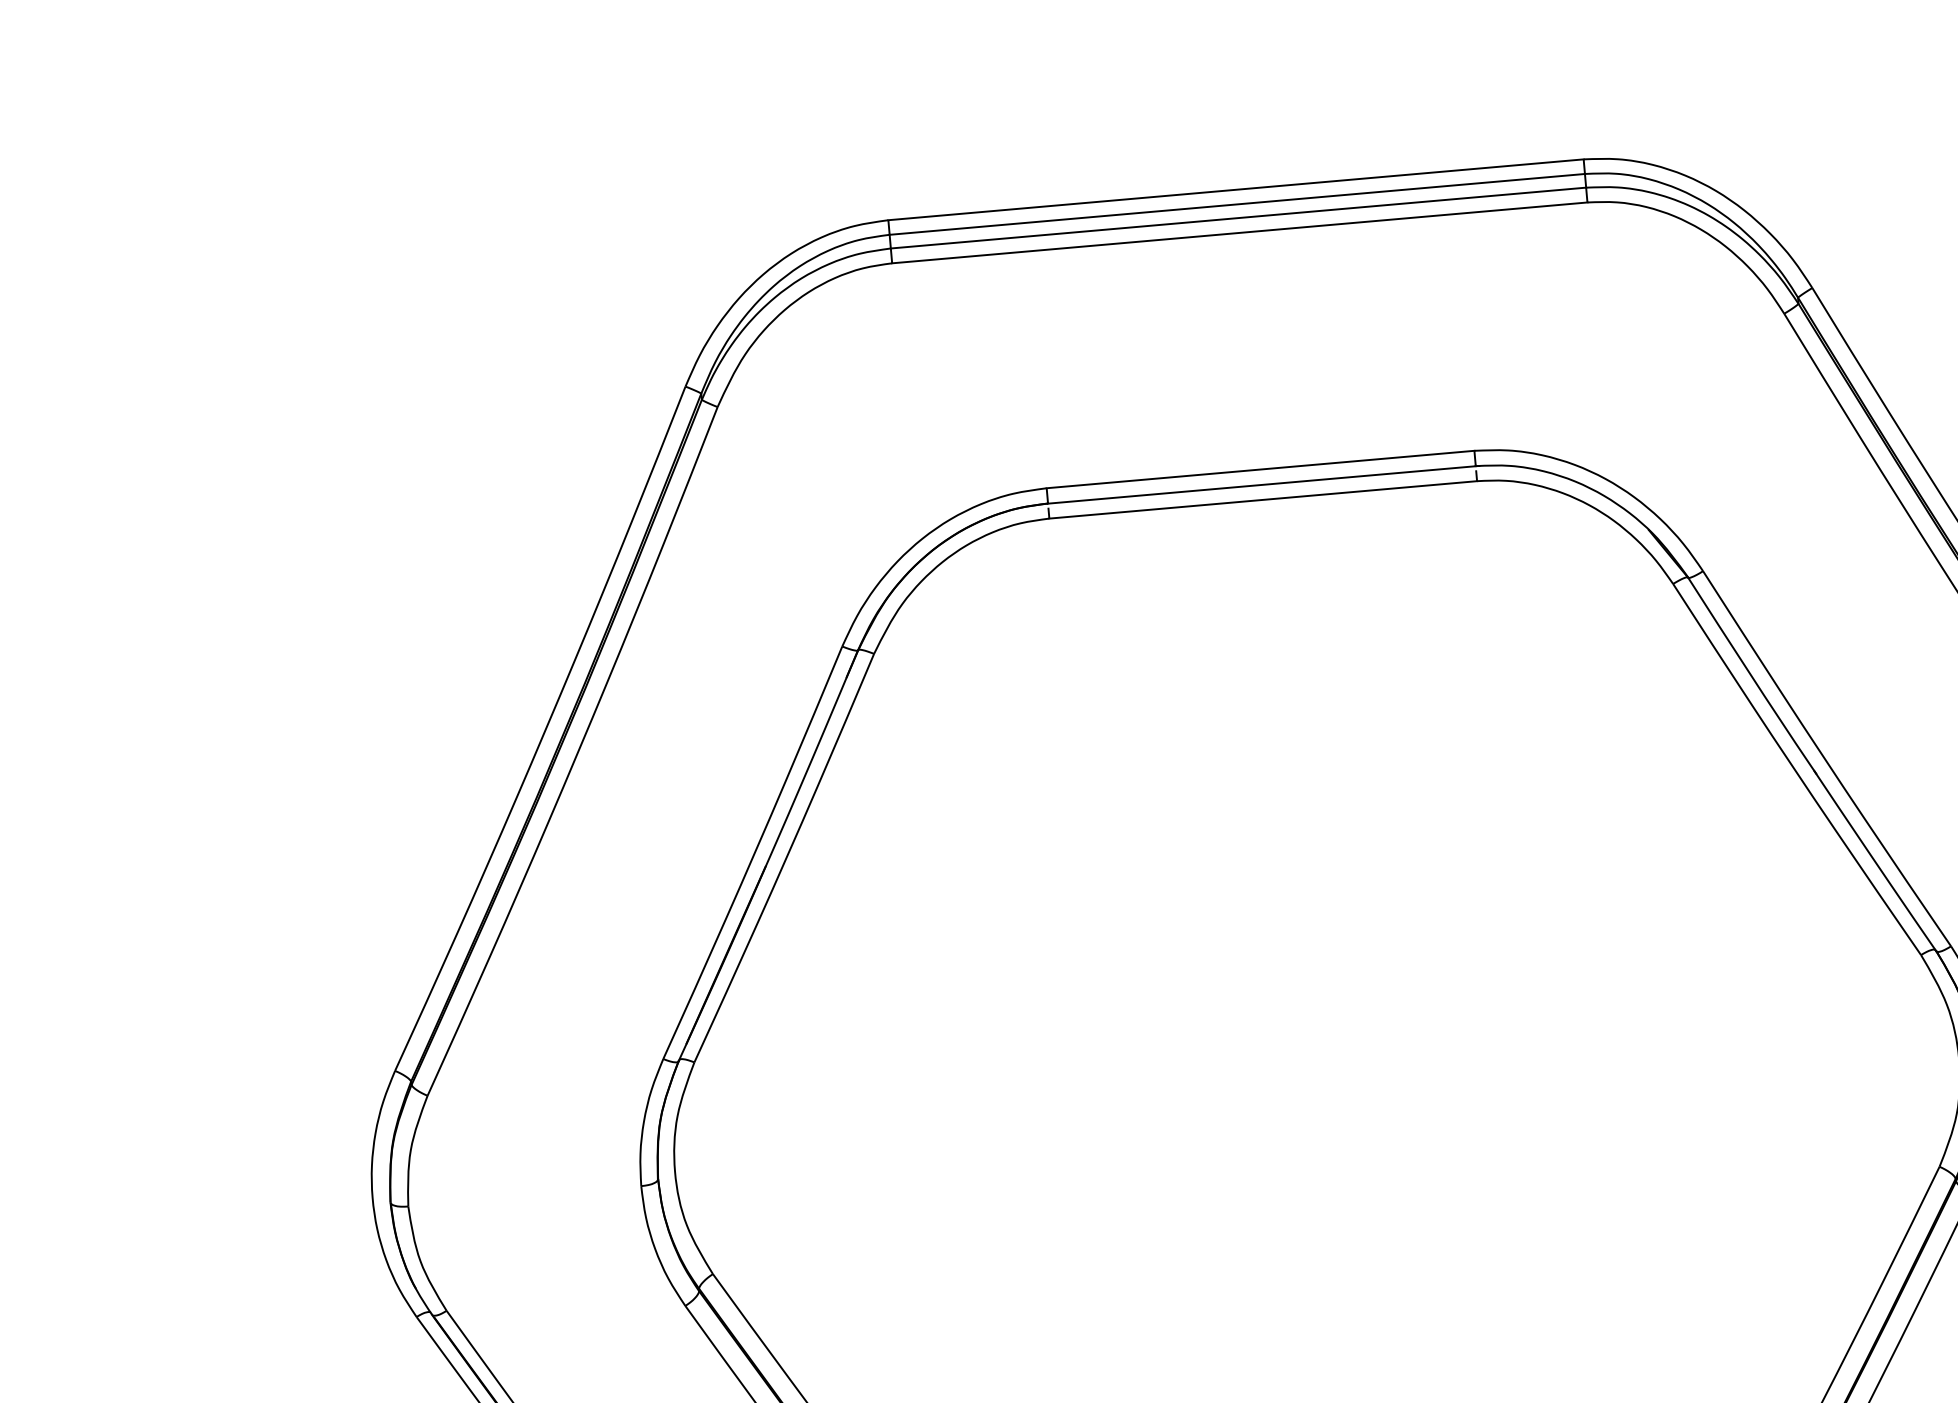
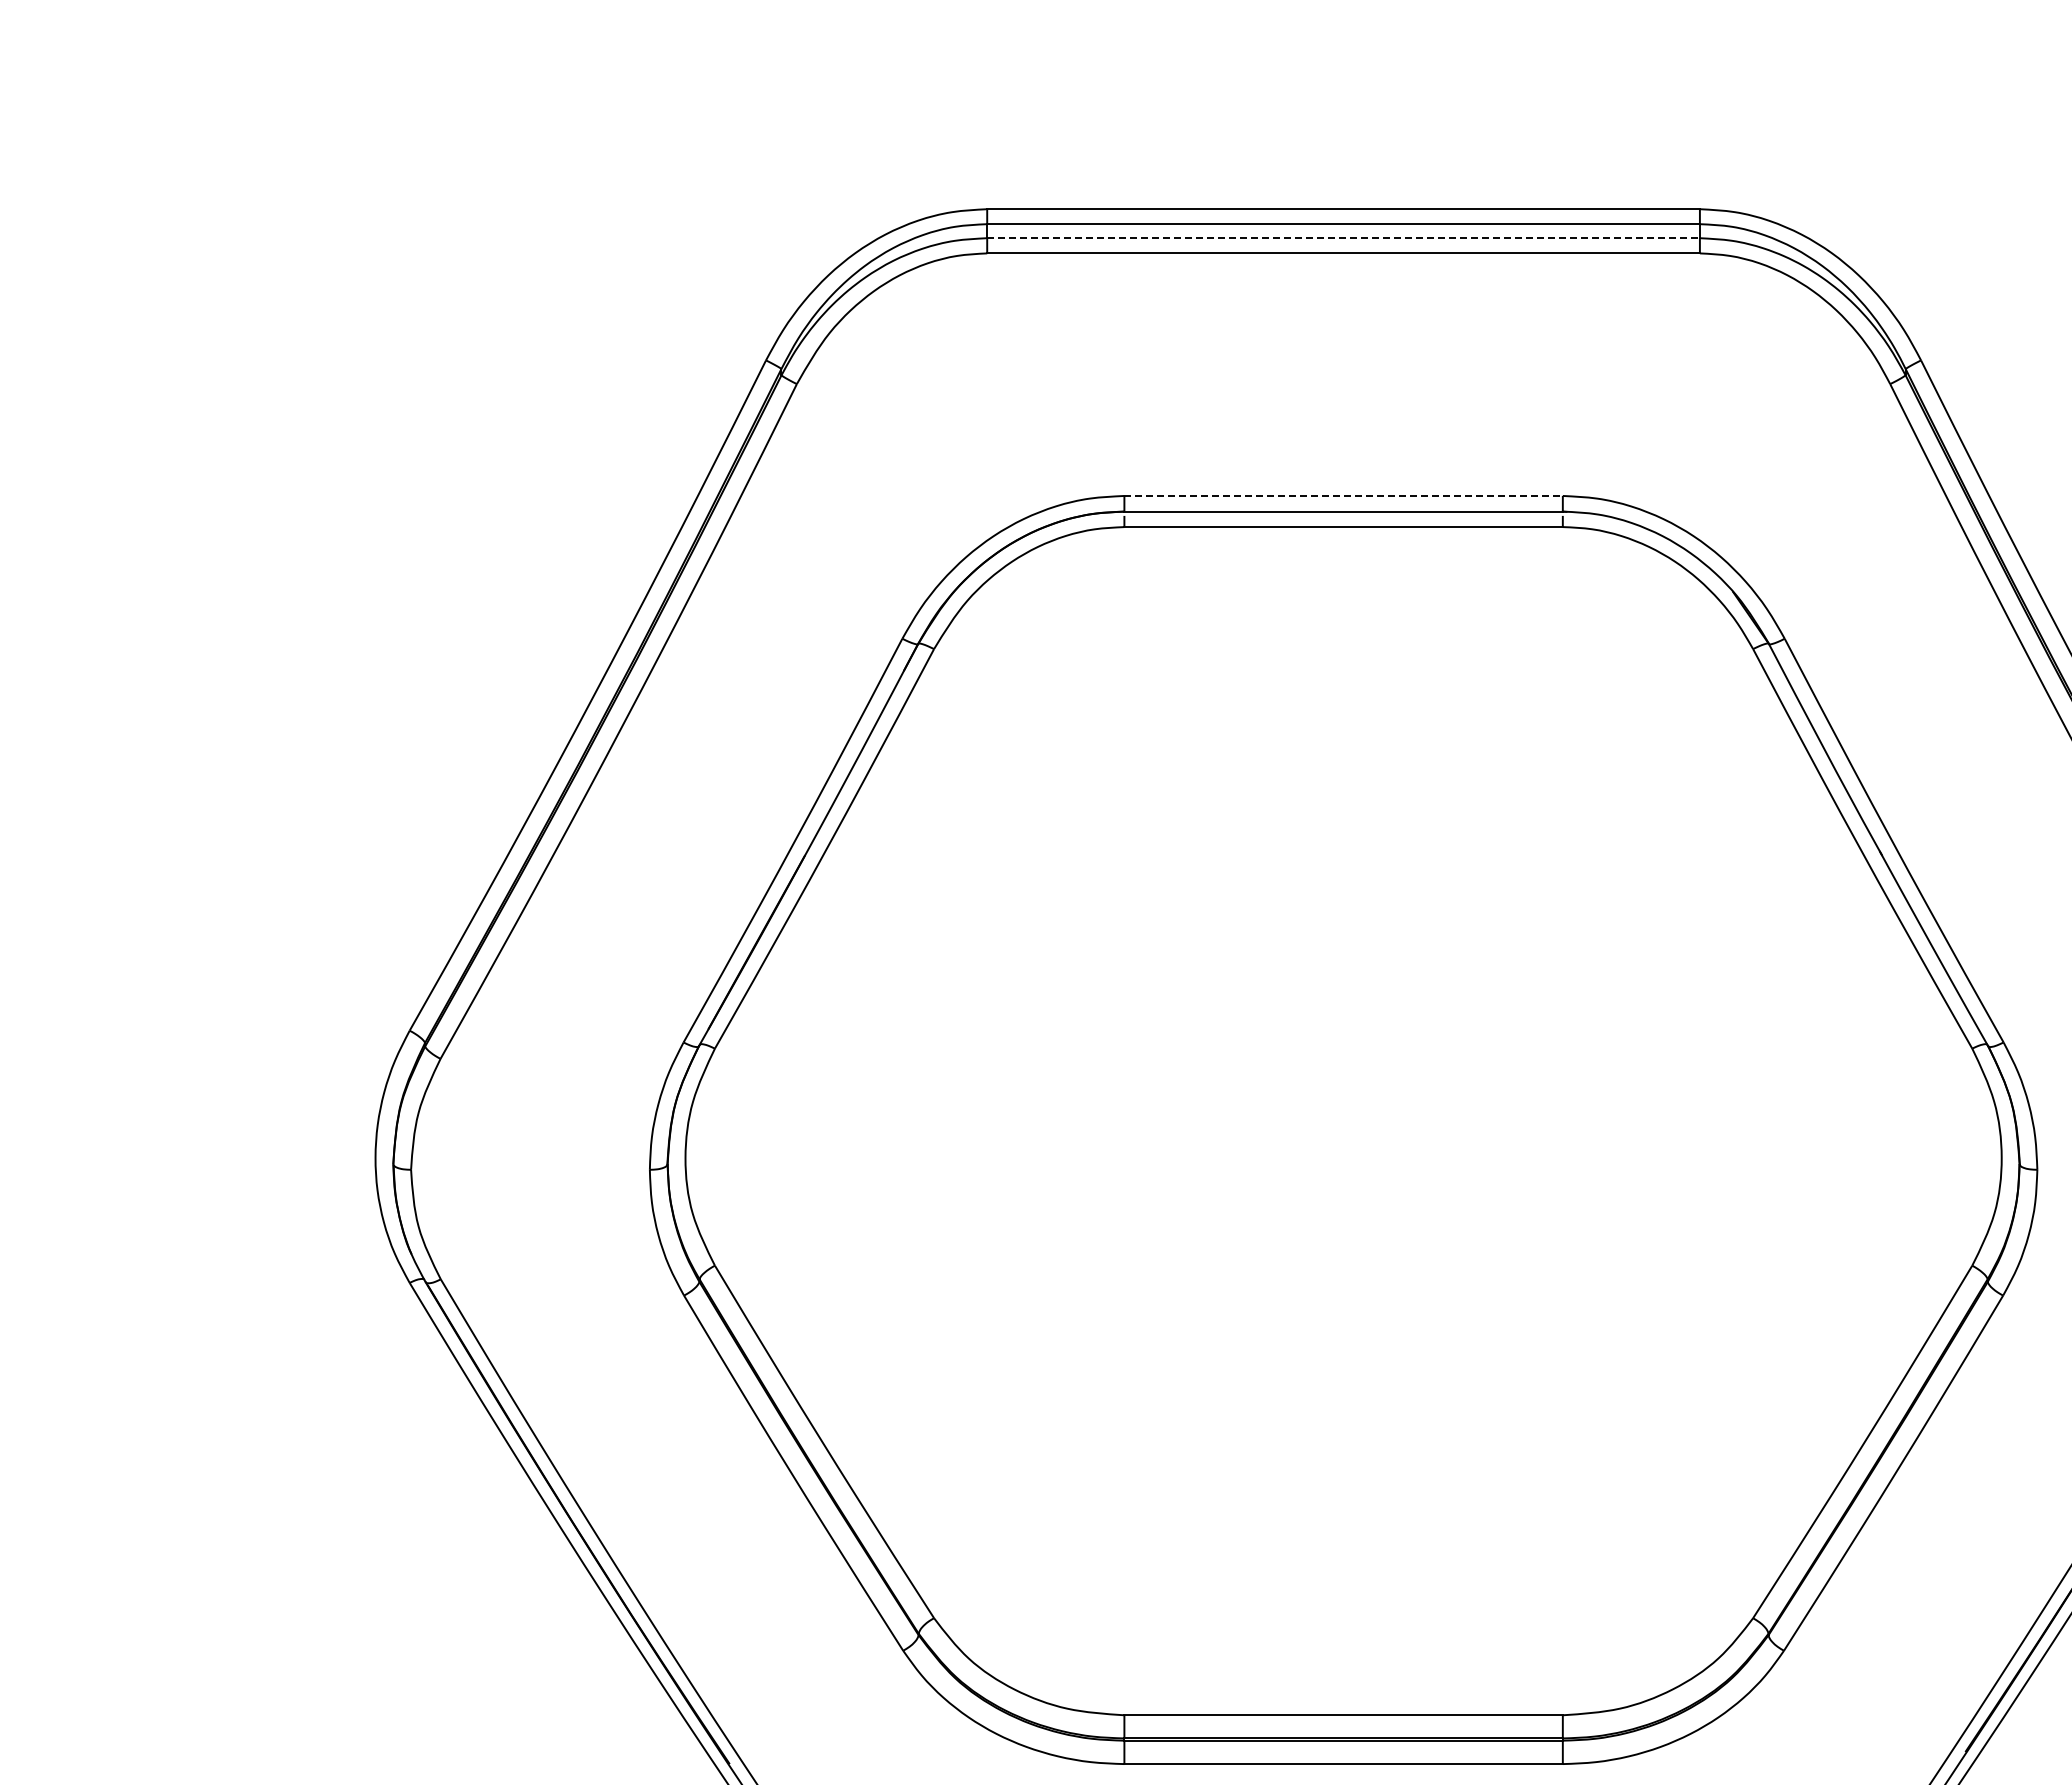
line: (1239, 218) -> (1344, 238), solid -> dashed
line: (1261, 469) -> (1344, 495), solid -> dashed

